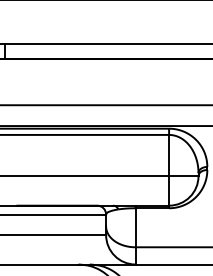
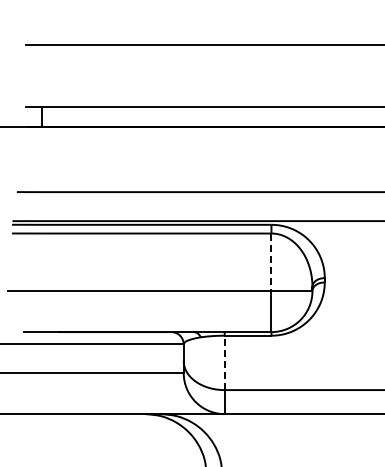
line: (169, 155) -> (271, 262), solid -> dashed
line: (135, 227) -> (224, 362), solid -> dashed

